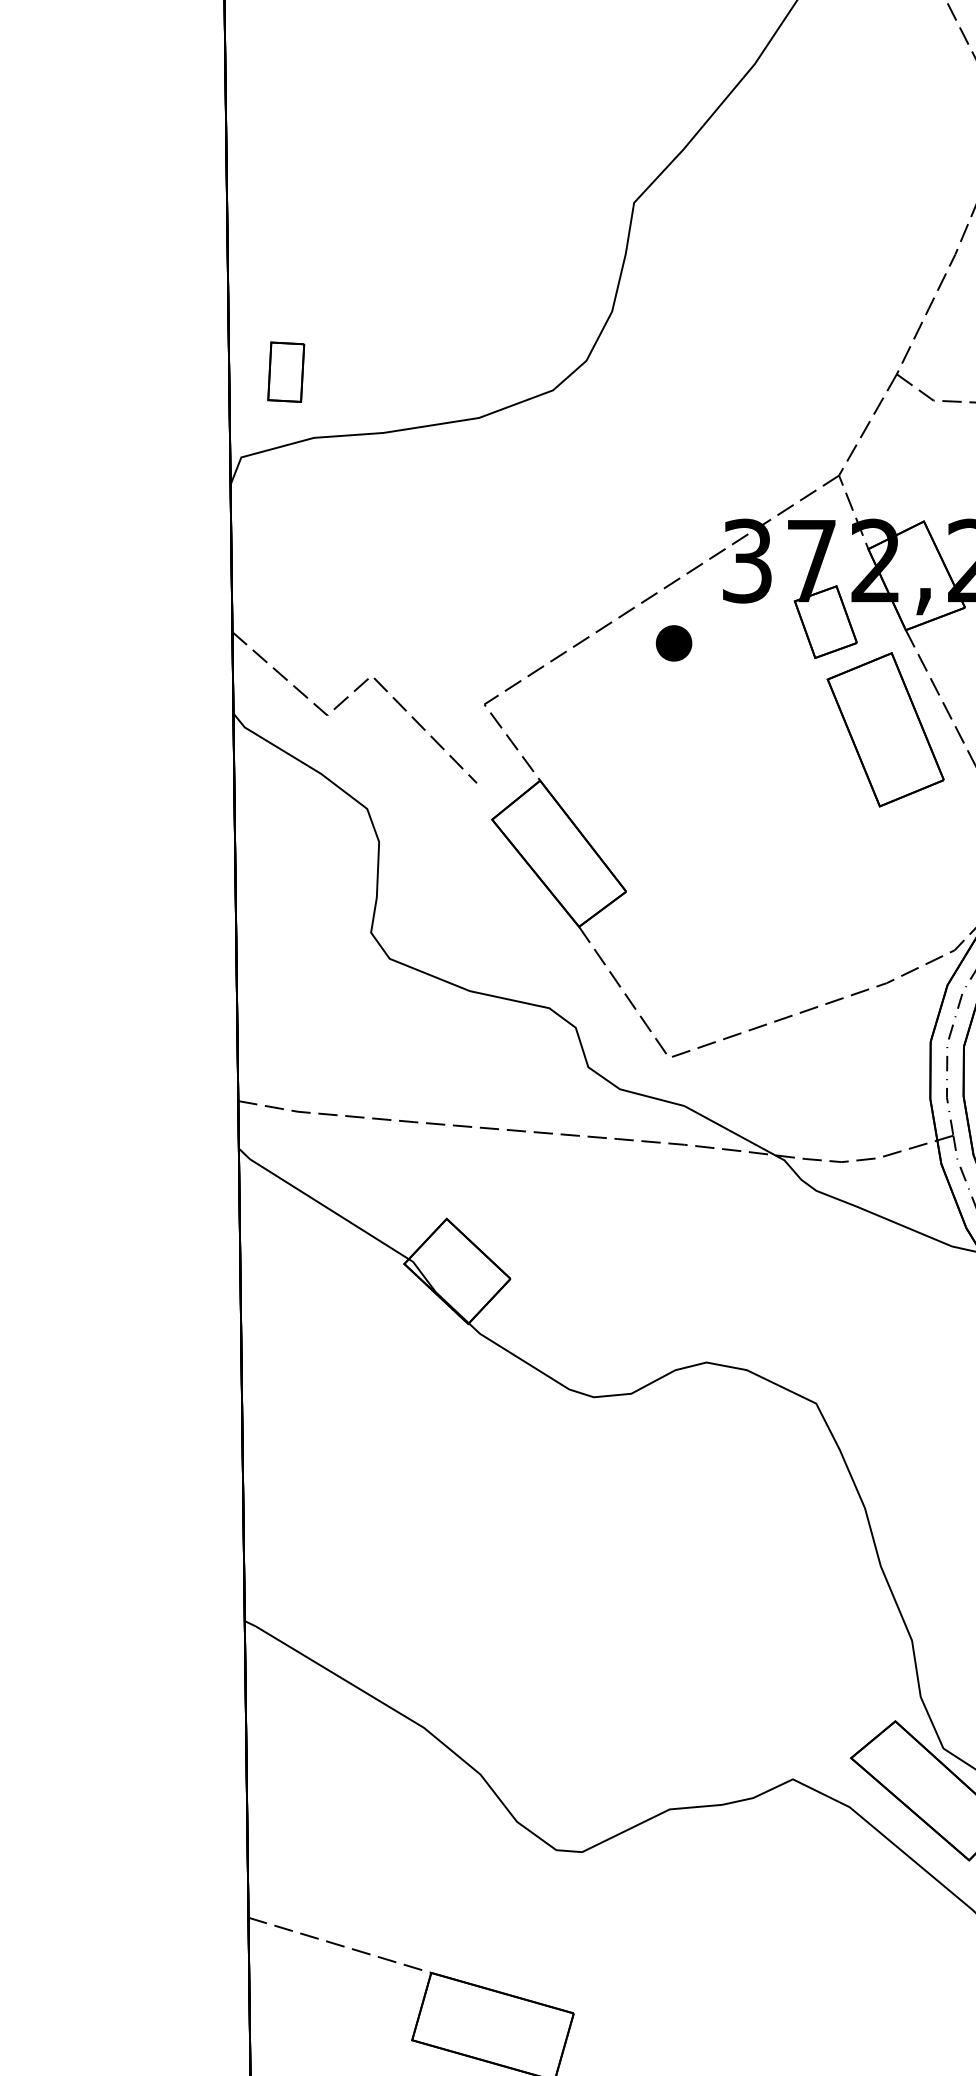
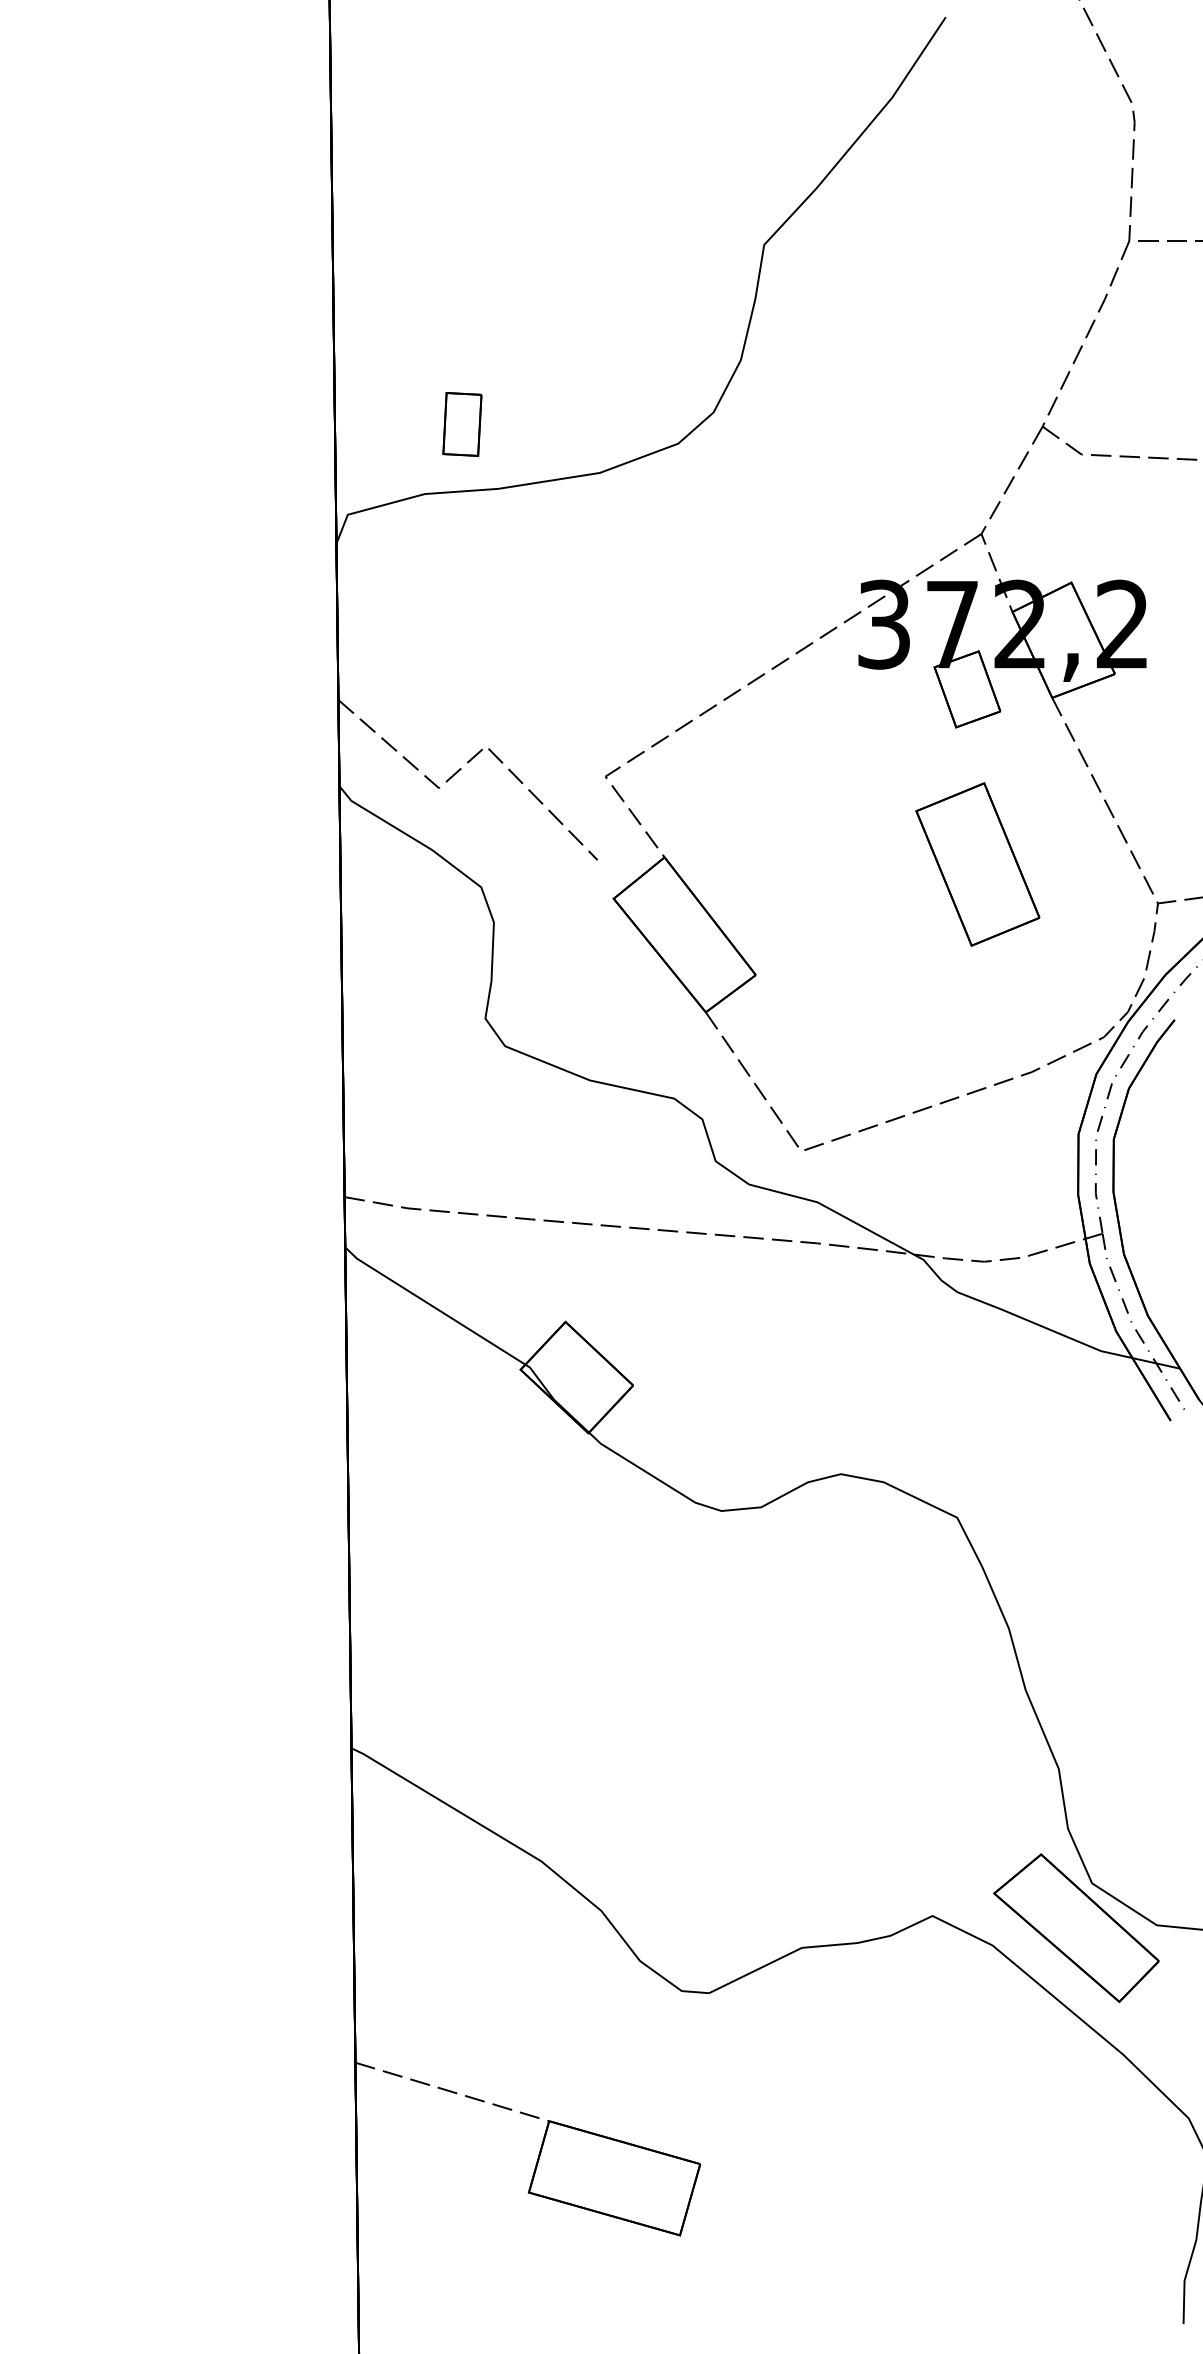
part: (286, 372) -> (462, 424), moved
part: (674, 643) -> (806, 711), removed
part: (885, 729) -> (977, 864), moved

